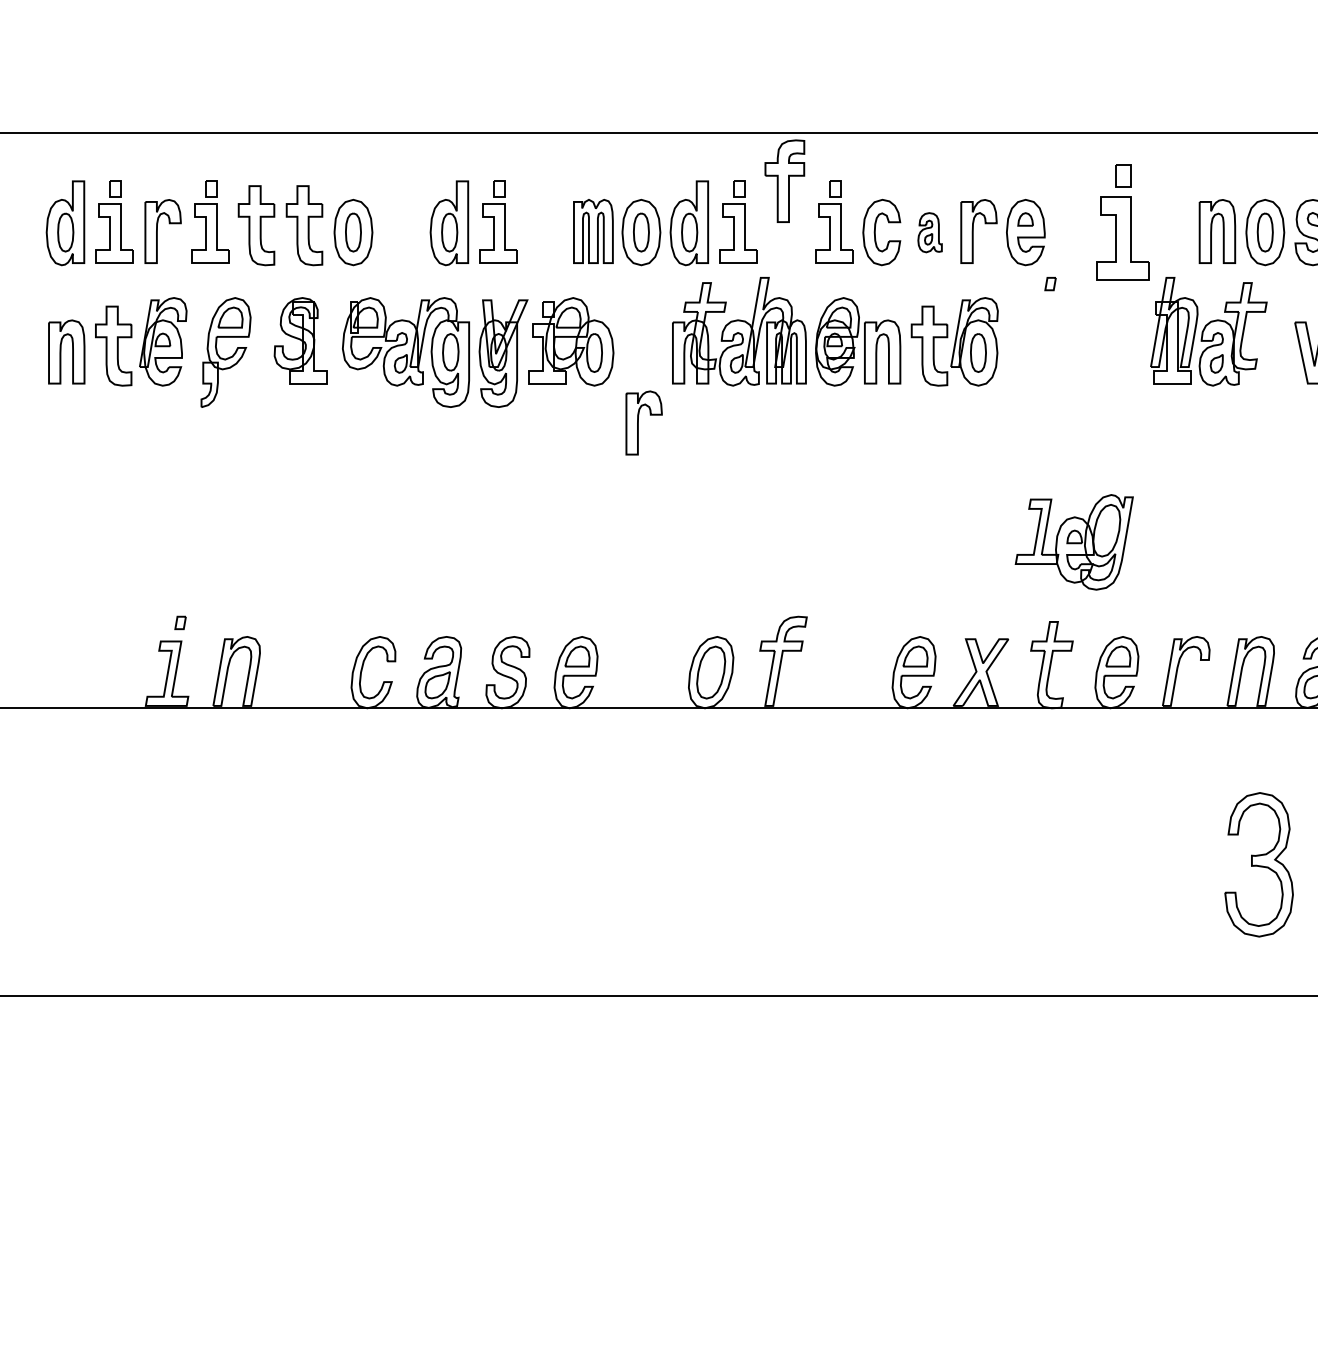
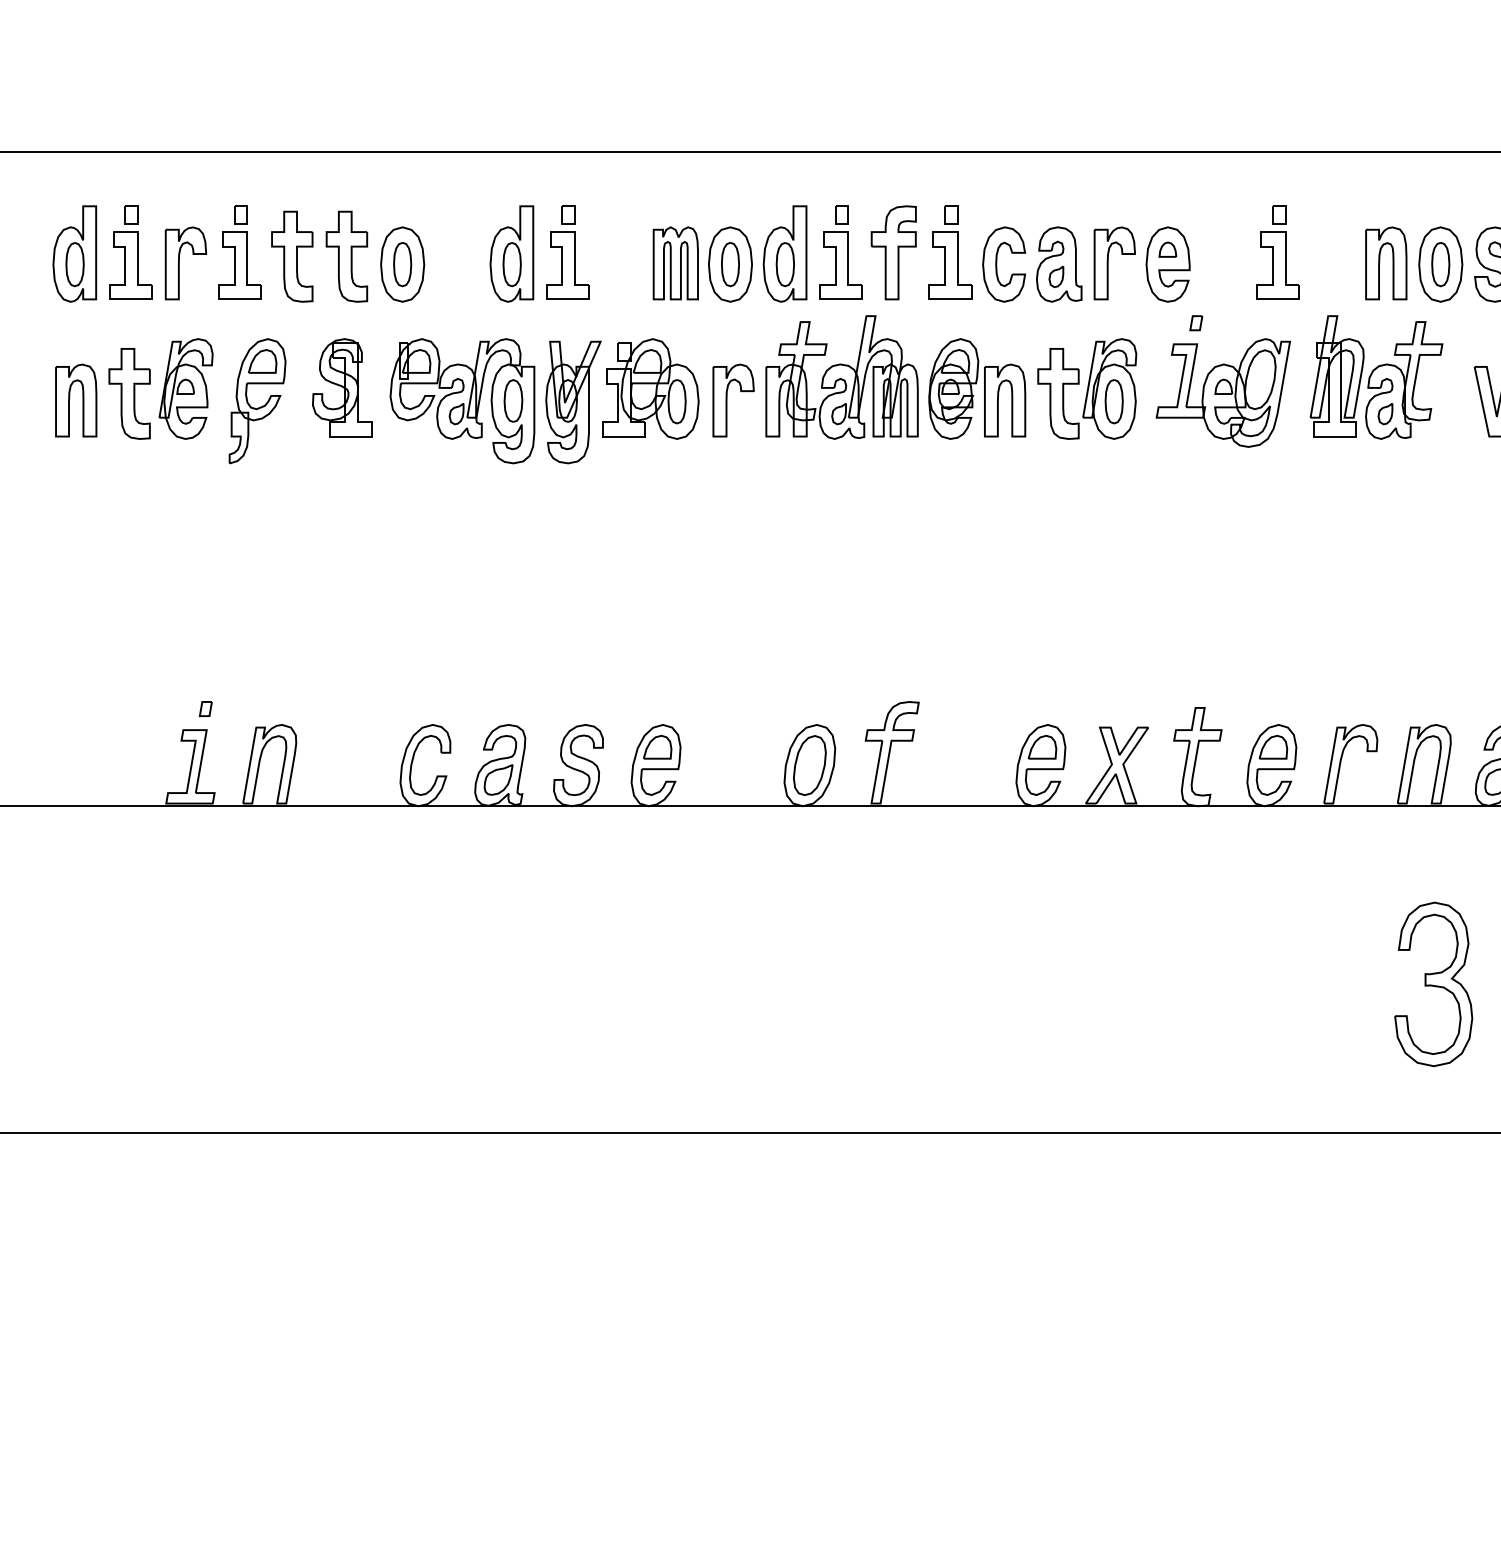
part: (784, 180) -> (893, 251), moved
part: (1122, 221) -> (1278, 251), size x0.71
part: (929, 232) -> (1058, 264), size x1.67
part: (643, 422) -> (732, 400), moved
part: (1073, 542) -> (1222, 393), moved

